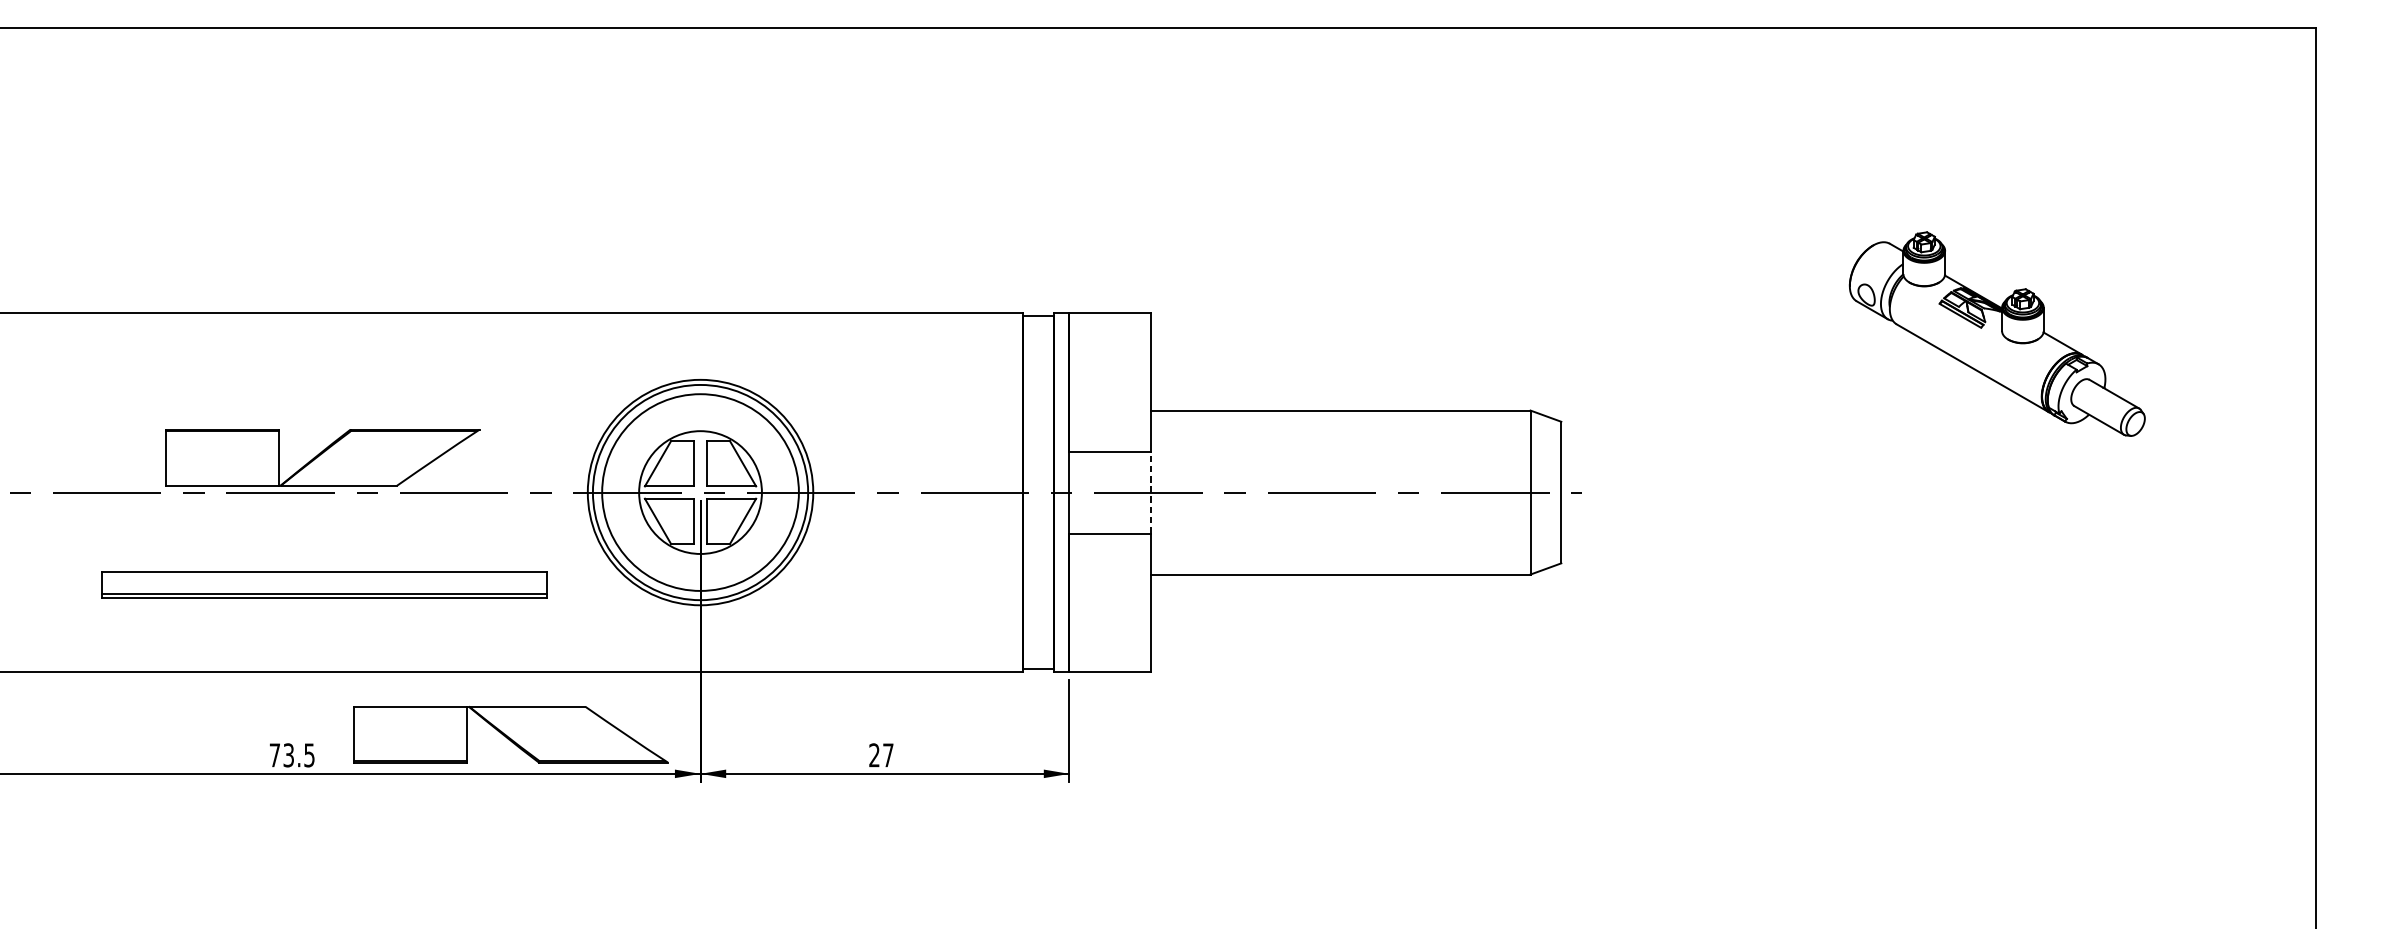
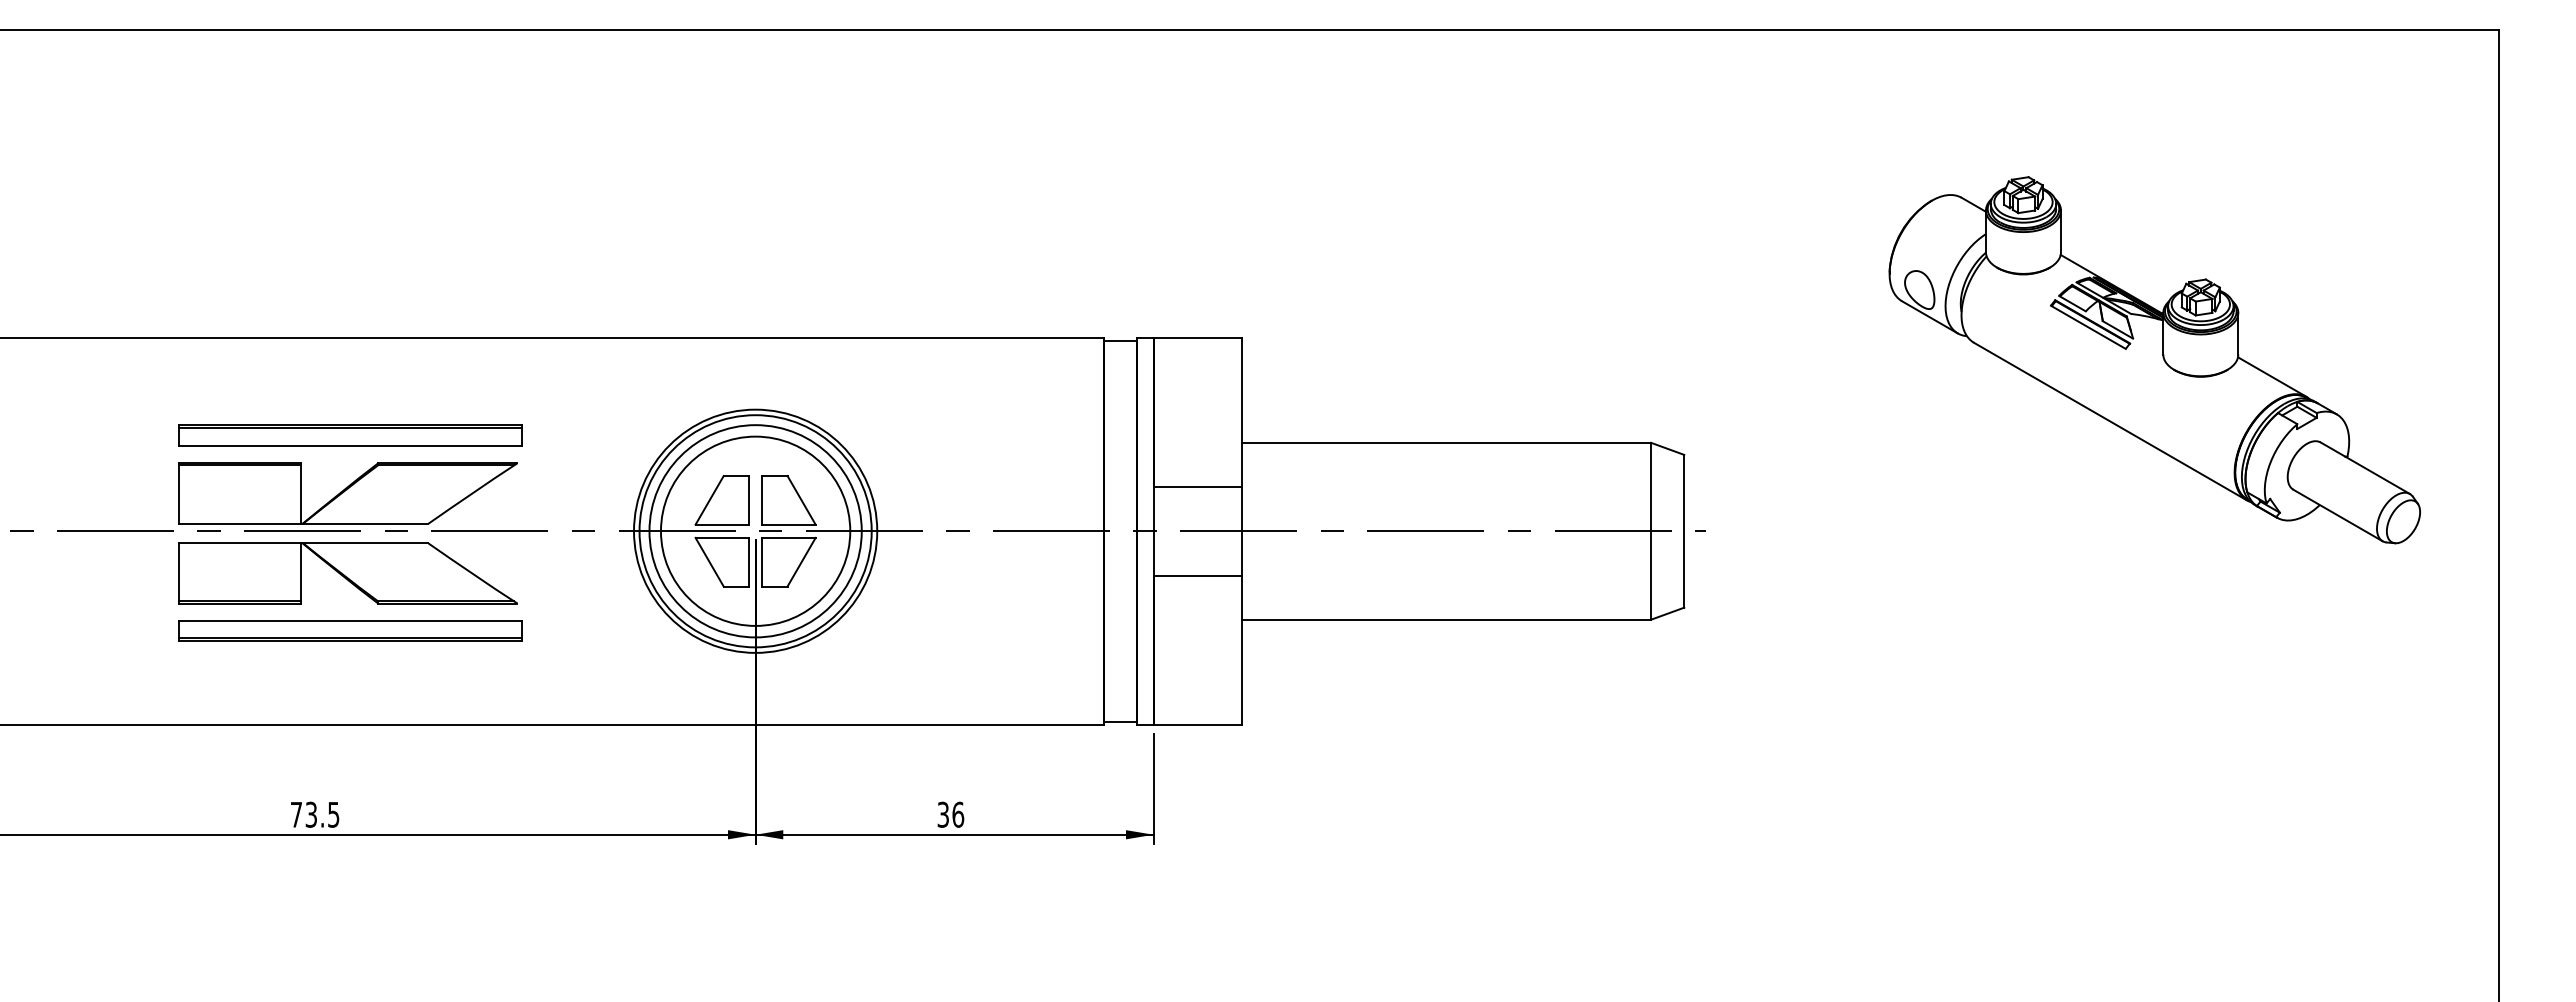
part: (1997, 334) -> (2154, 360), size x1.67
part: (325, 403) -> (350, 435), added
circle: (700, 491) -> (755, 530), size x1.43
line: (1151, 491) -> (1242, 530), dashed -> solid
part: (325, 584) -> (350, 630), size x0.71
part: (510, 734) -> (347, 573), moved
text: (881, 755) -> (950, 814), 27 -> 36

